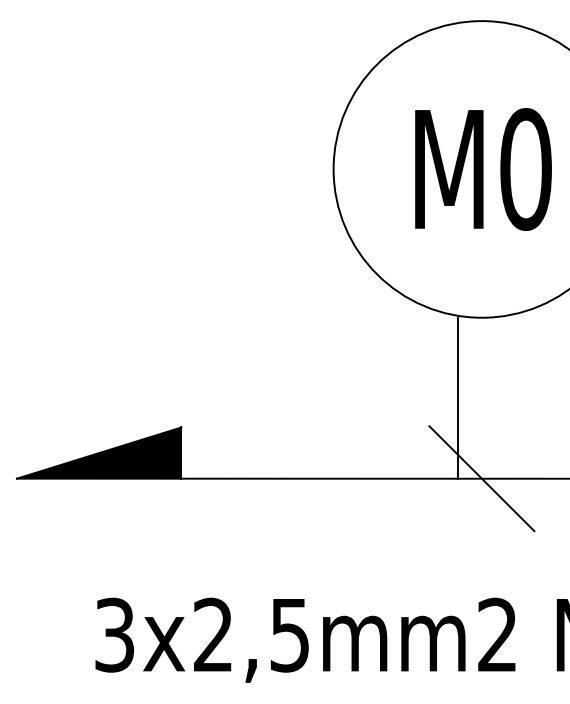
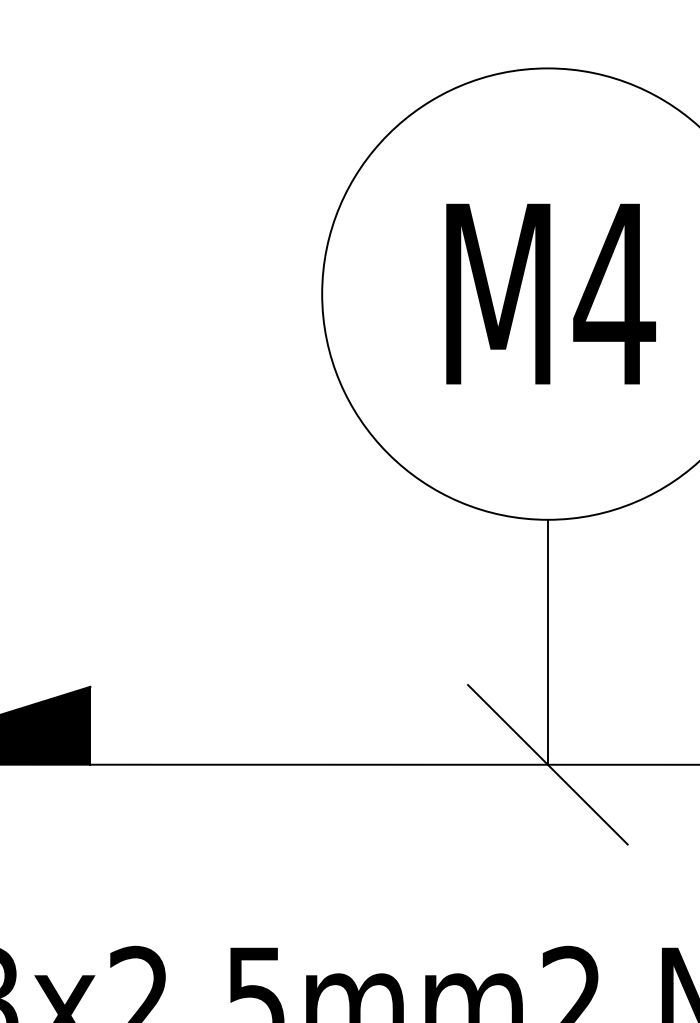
text: (525, 169) -> (614, 294), M0 -> M4
line: (457, 397) -> (547, 641), moved

